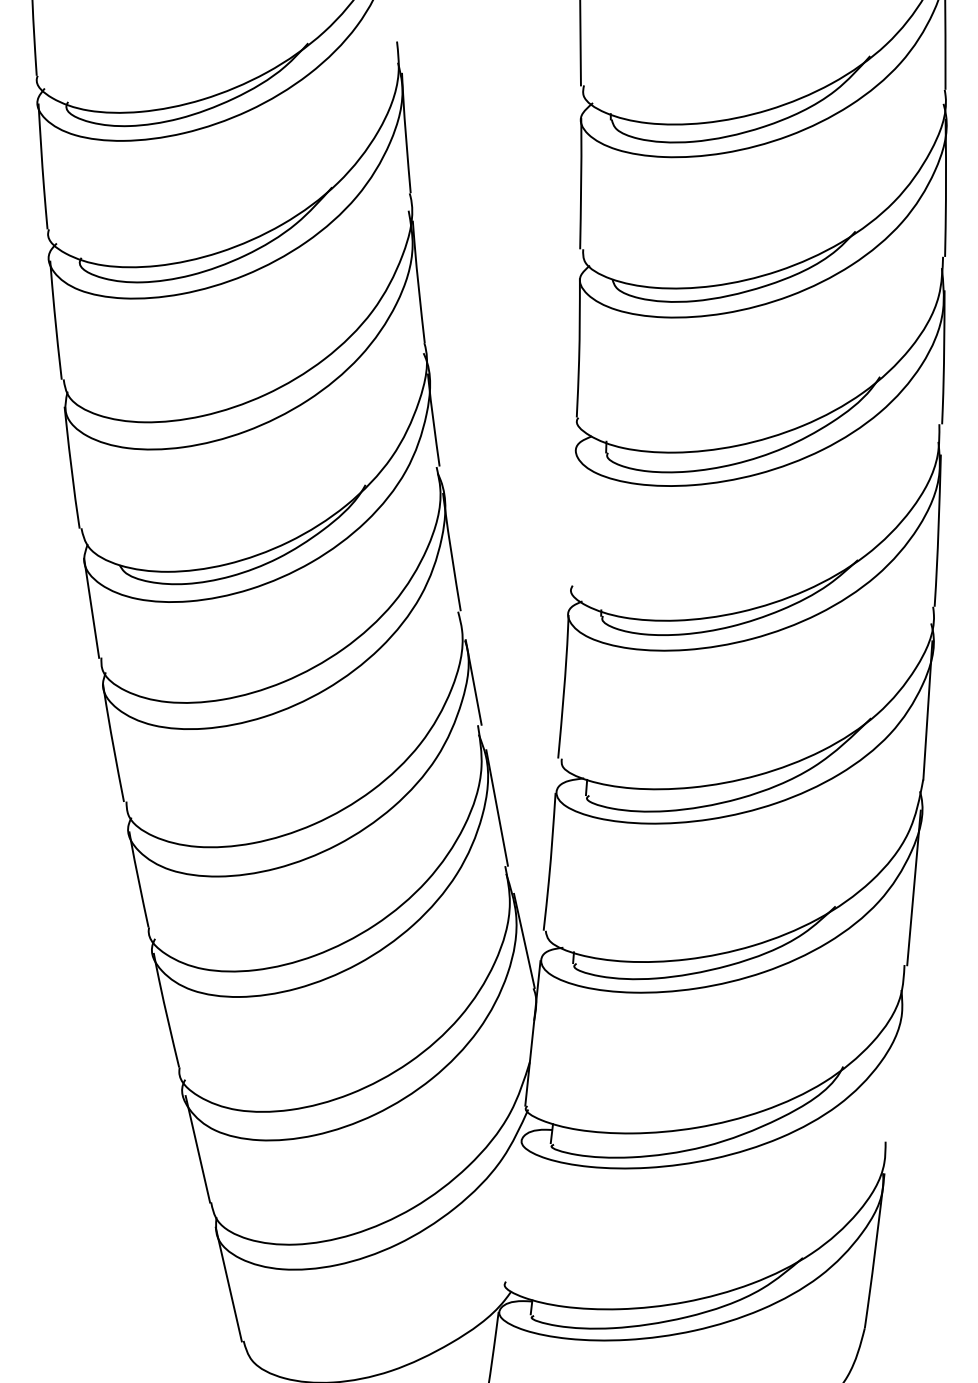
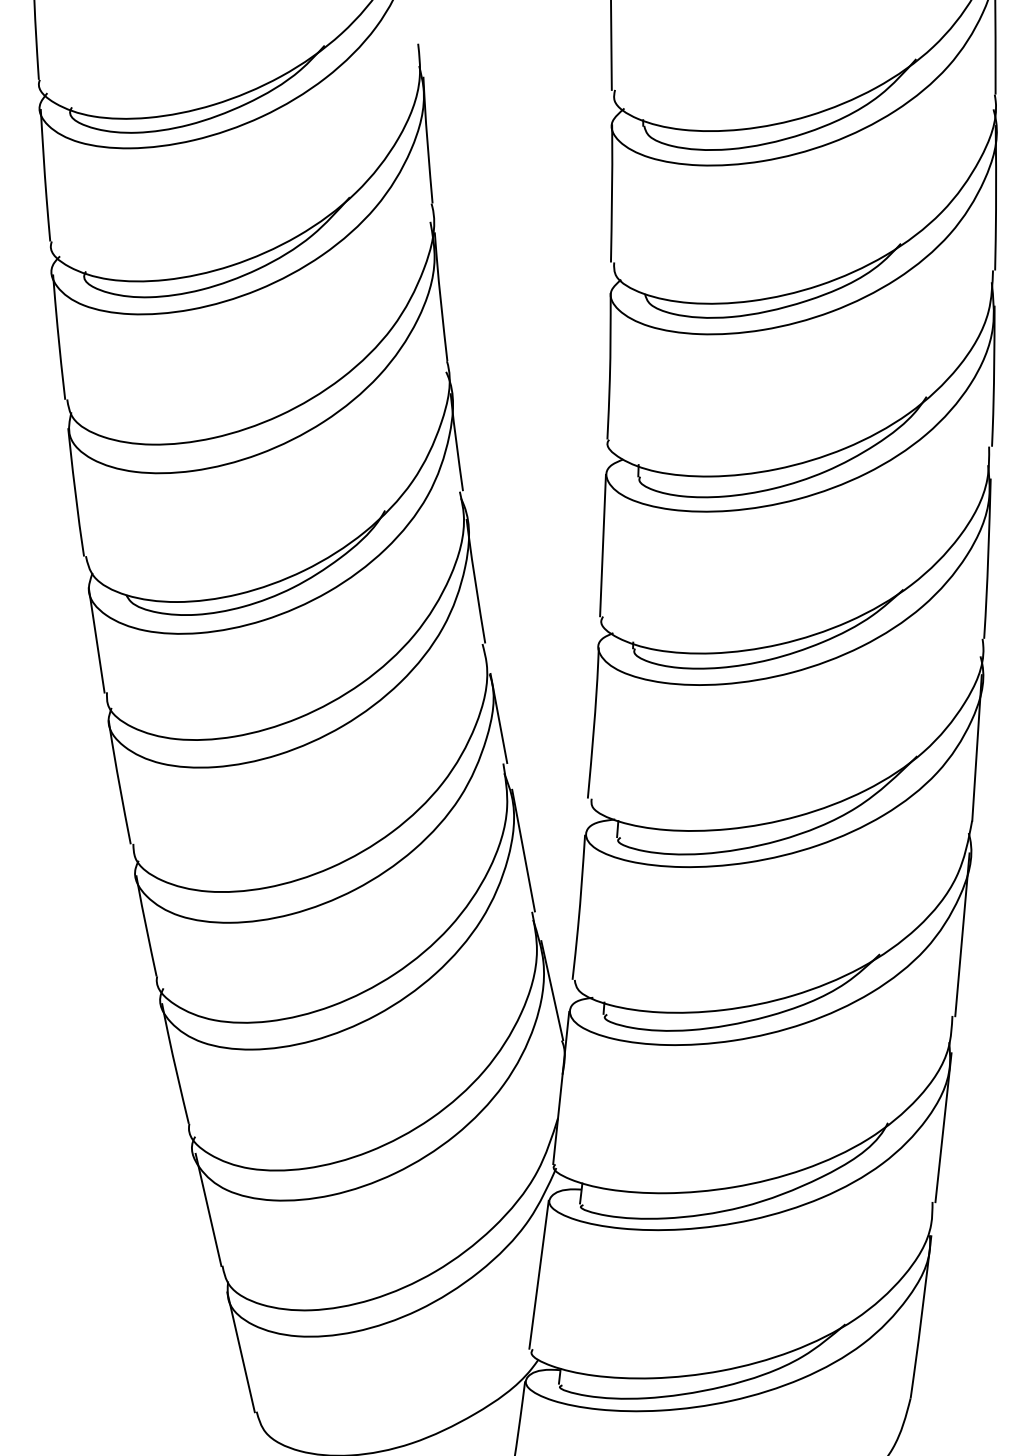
line: (572, 518) -> (602, 545), added
line: (896, 1070) -> (943, 1127), added
line: (511, 1210) -> (538, 1274), added

